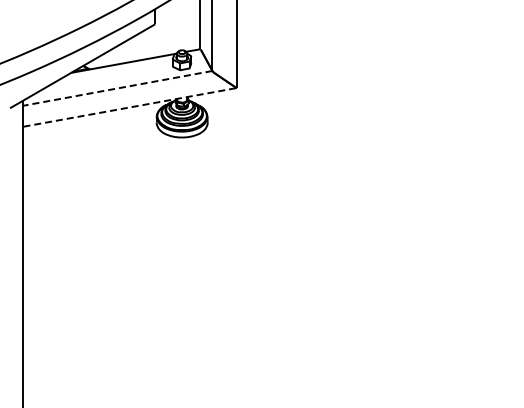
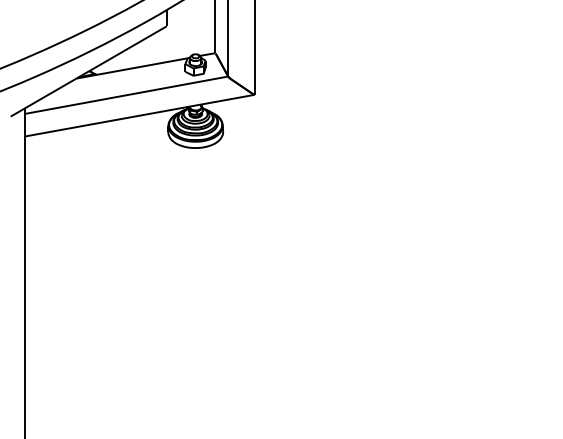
line: (117, 88) -> (126, 95), dashed -> solid
line: (130, 107) -> (140, 115), dashed -> solid

